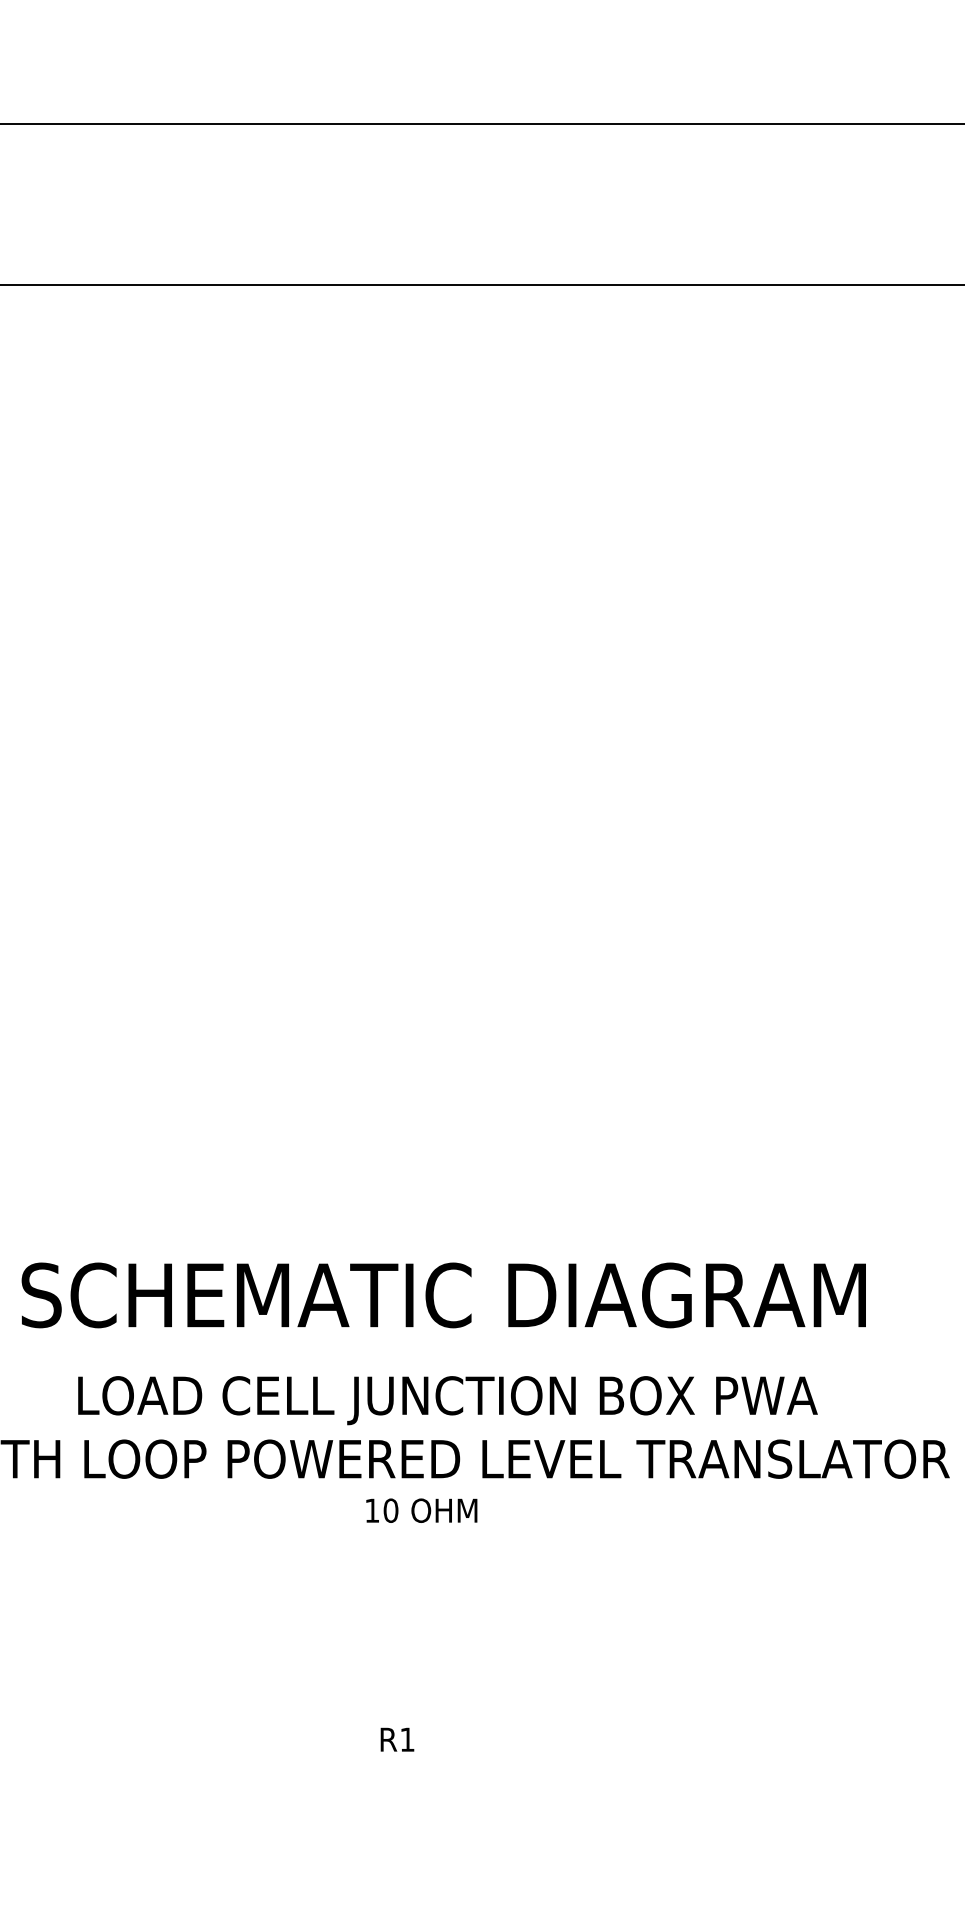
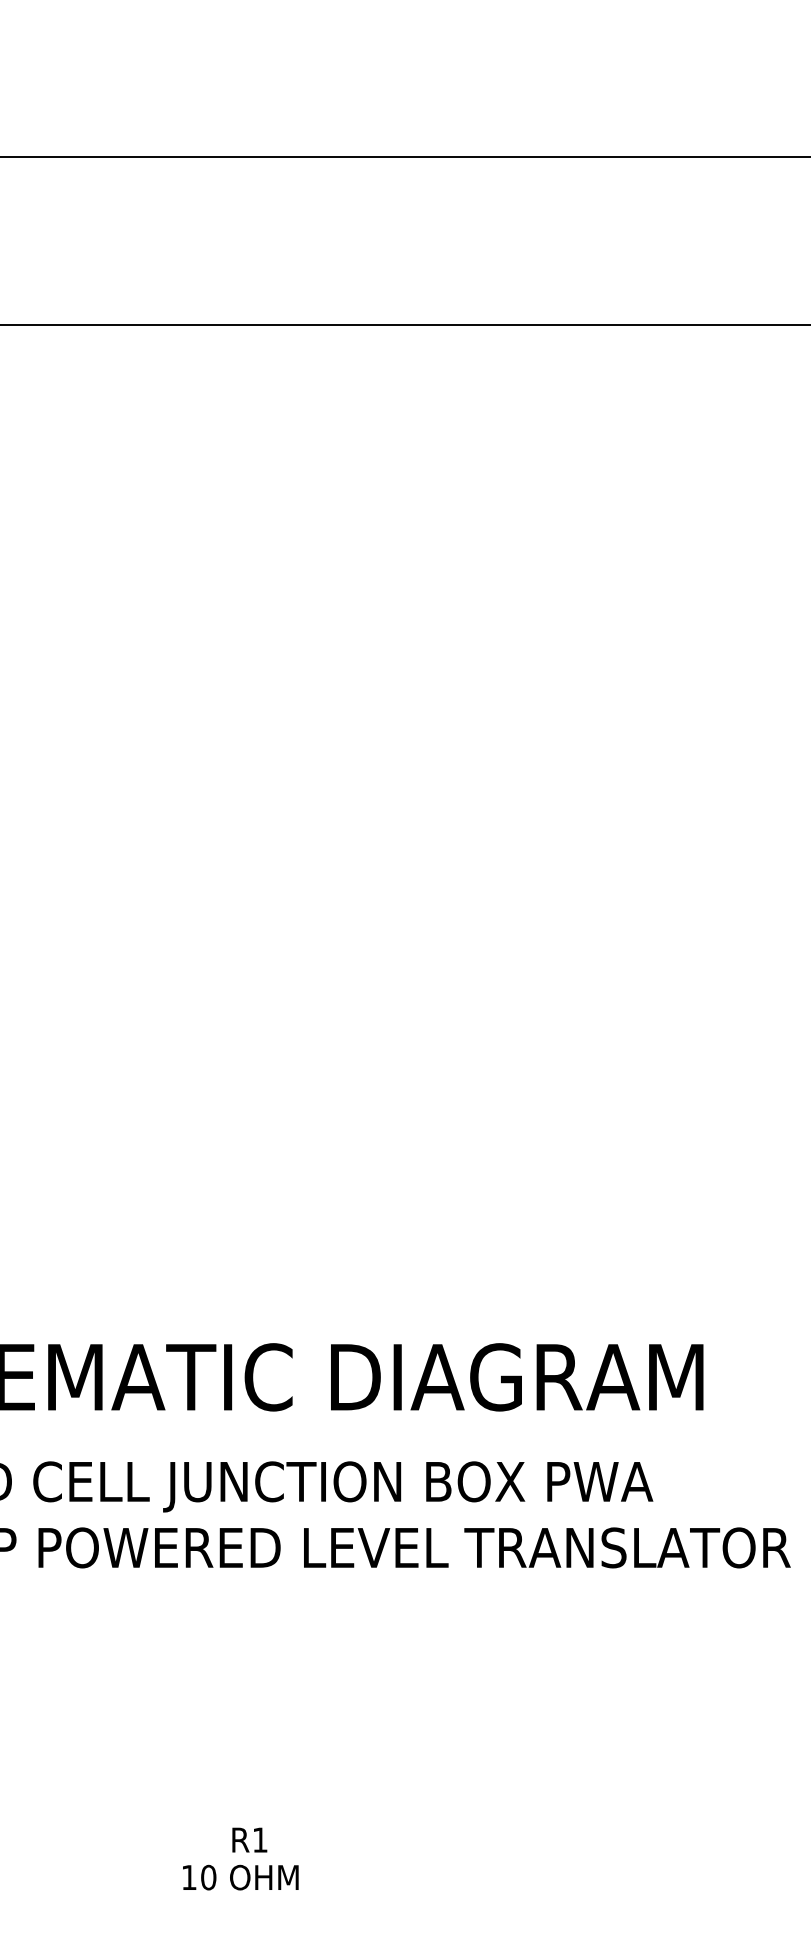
text: (421, 1510) -> (240, 1877), moved
text: (397, 1739) -> (249, 1839), moved

